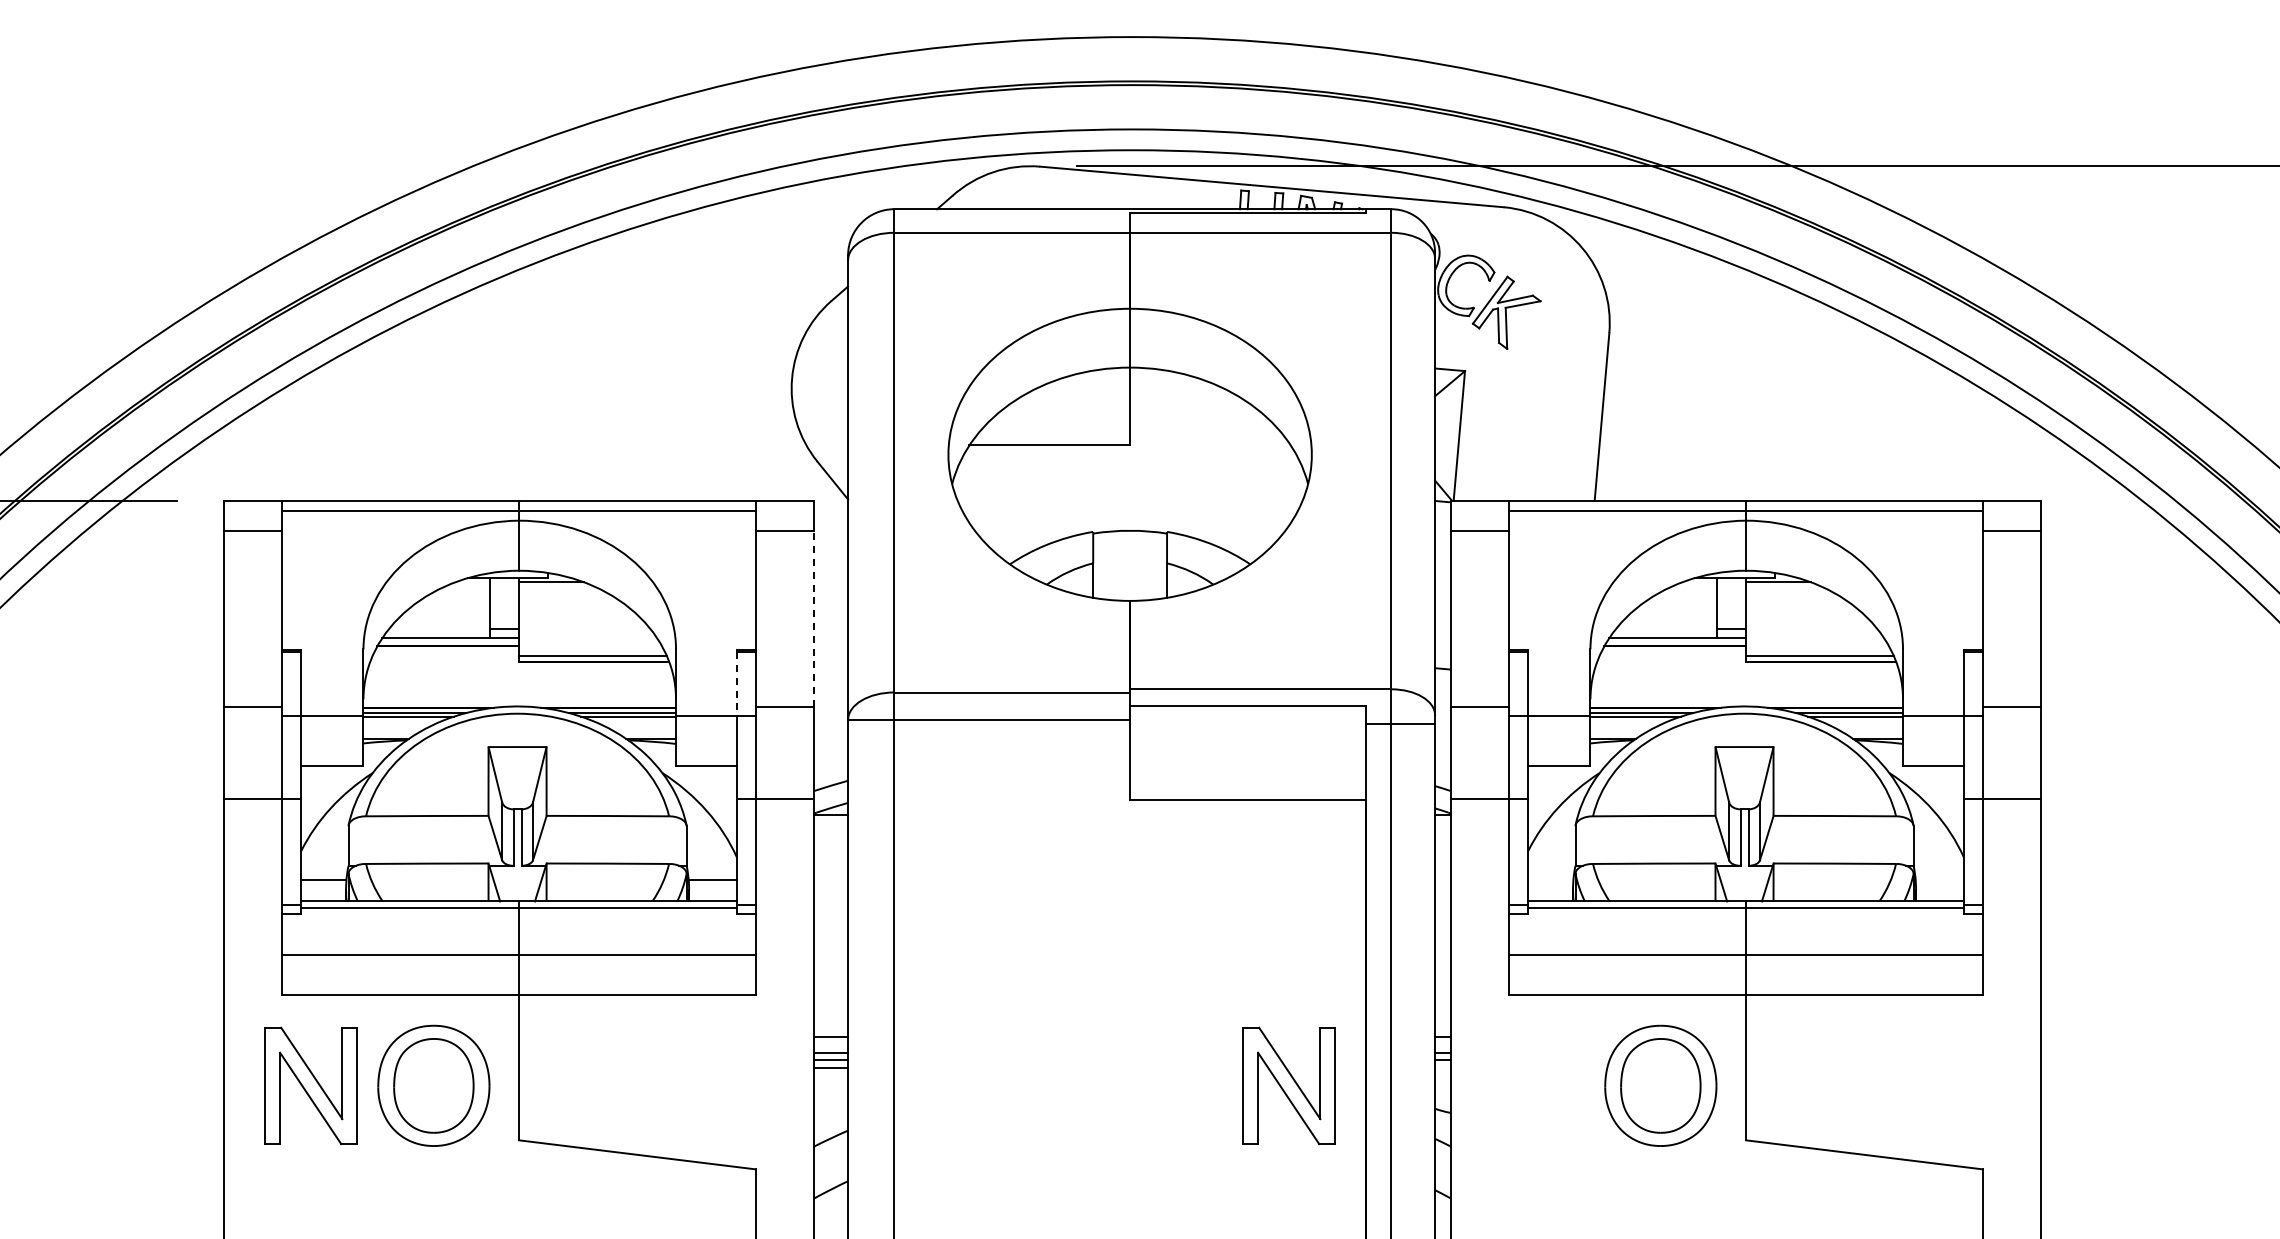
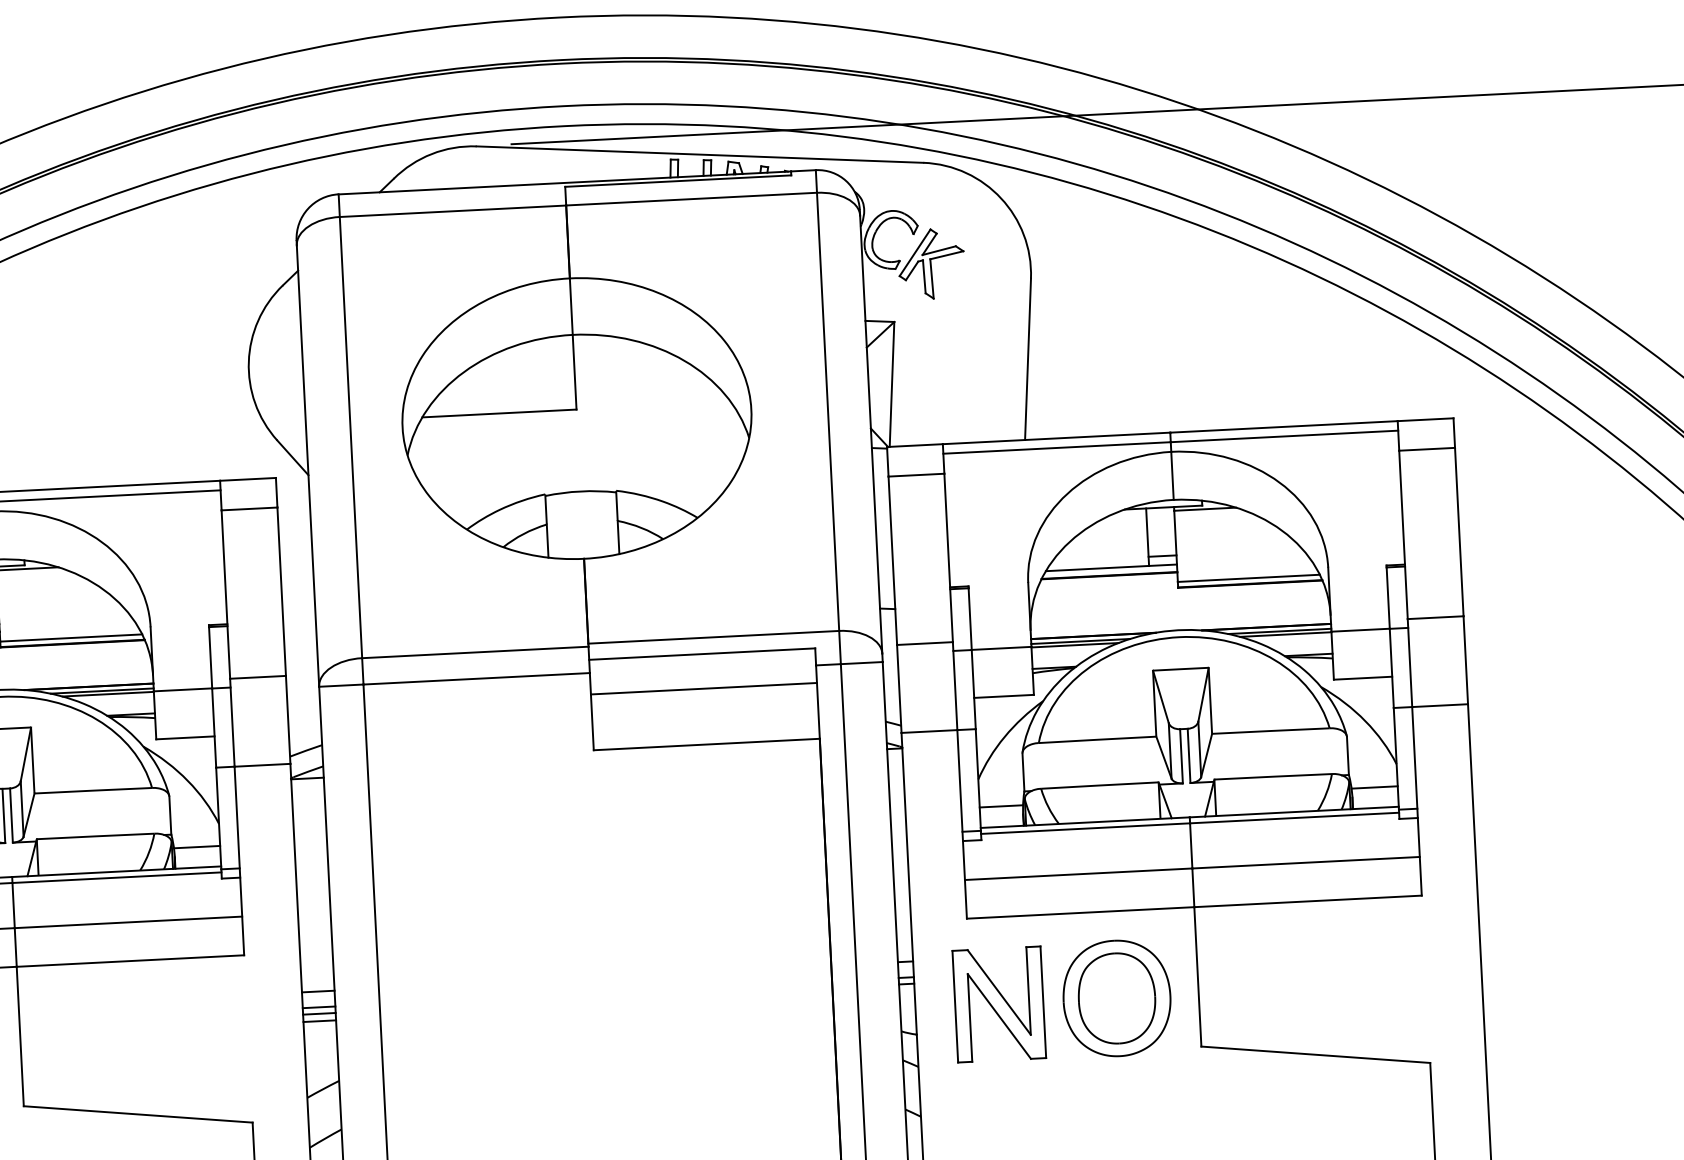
line: (814, 619) -> (282, 591), dashed -> solid
line: (736, 684) -> (210, 658), dashed -> solid
line: (1247, 742) -> (703, 688), added
line: (1550, 880) -> (1001, 806), added
line: (1939, 880) -> (1374, 787), added
part: (1288, 1085) -> (998, 1004), moved

